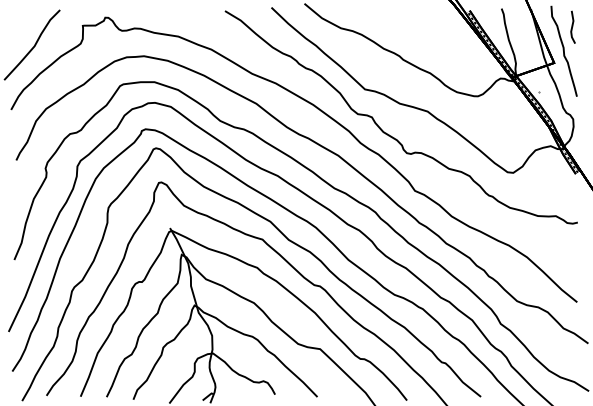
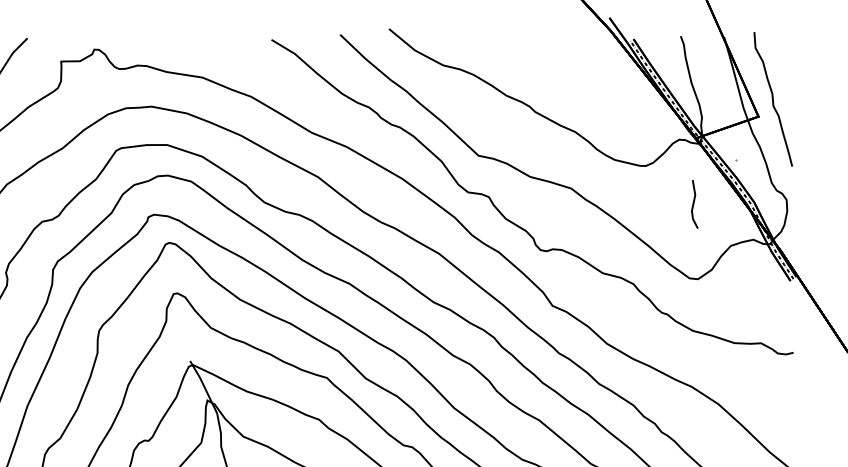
line: (572, 26) -> (693, 203), moved

